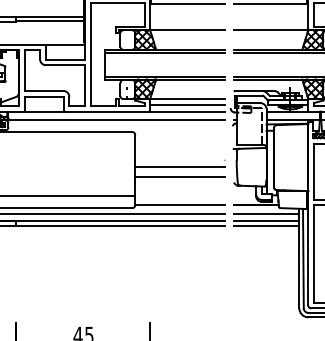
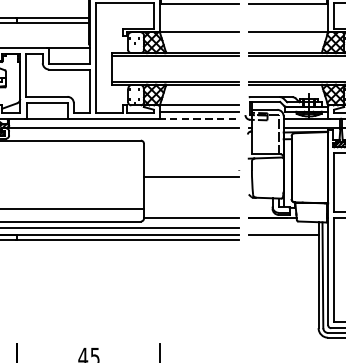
line: (187, 111) -> (199, 118), solid -> dashed
line: (179, 176) -> (191, 187), removed
line: (266, 214) -> (283, 228), removed
line: (266, 225) -> (283, 240), removed

